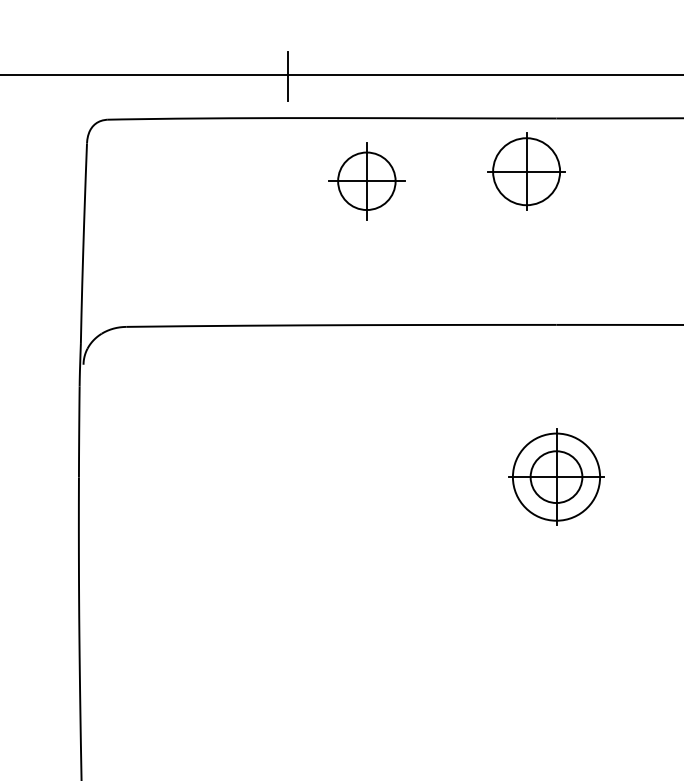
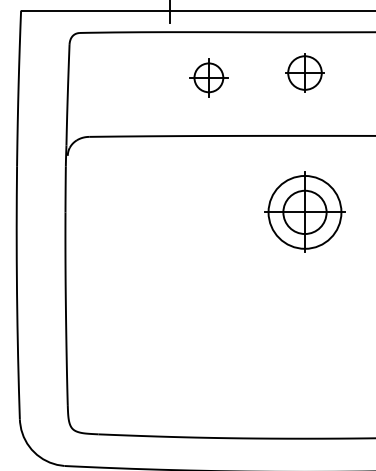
part: (525, 170) -> (304, 72), moved
part: (366, 180) -> (208, 77), moved
part: (555, 475) -> (304, 211), size x1.67

